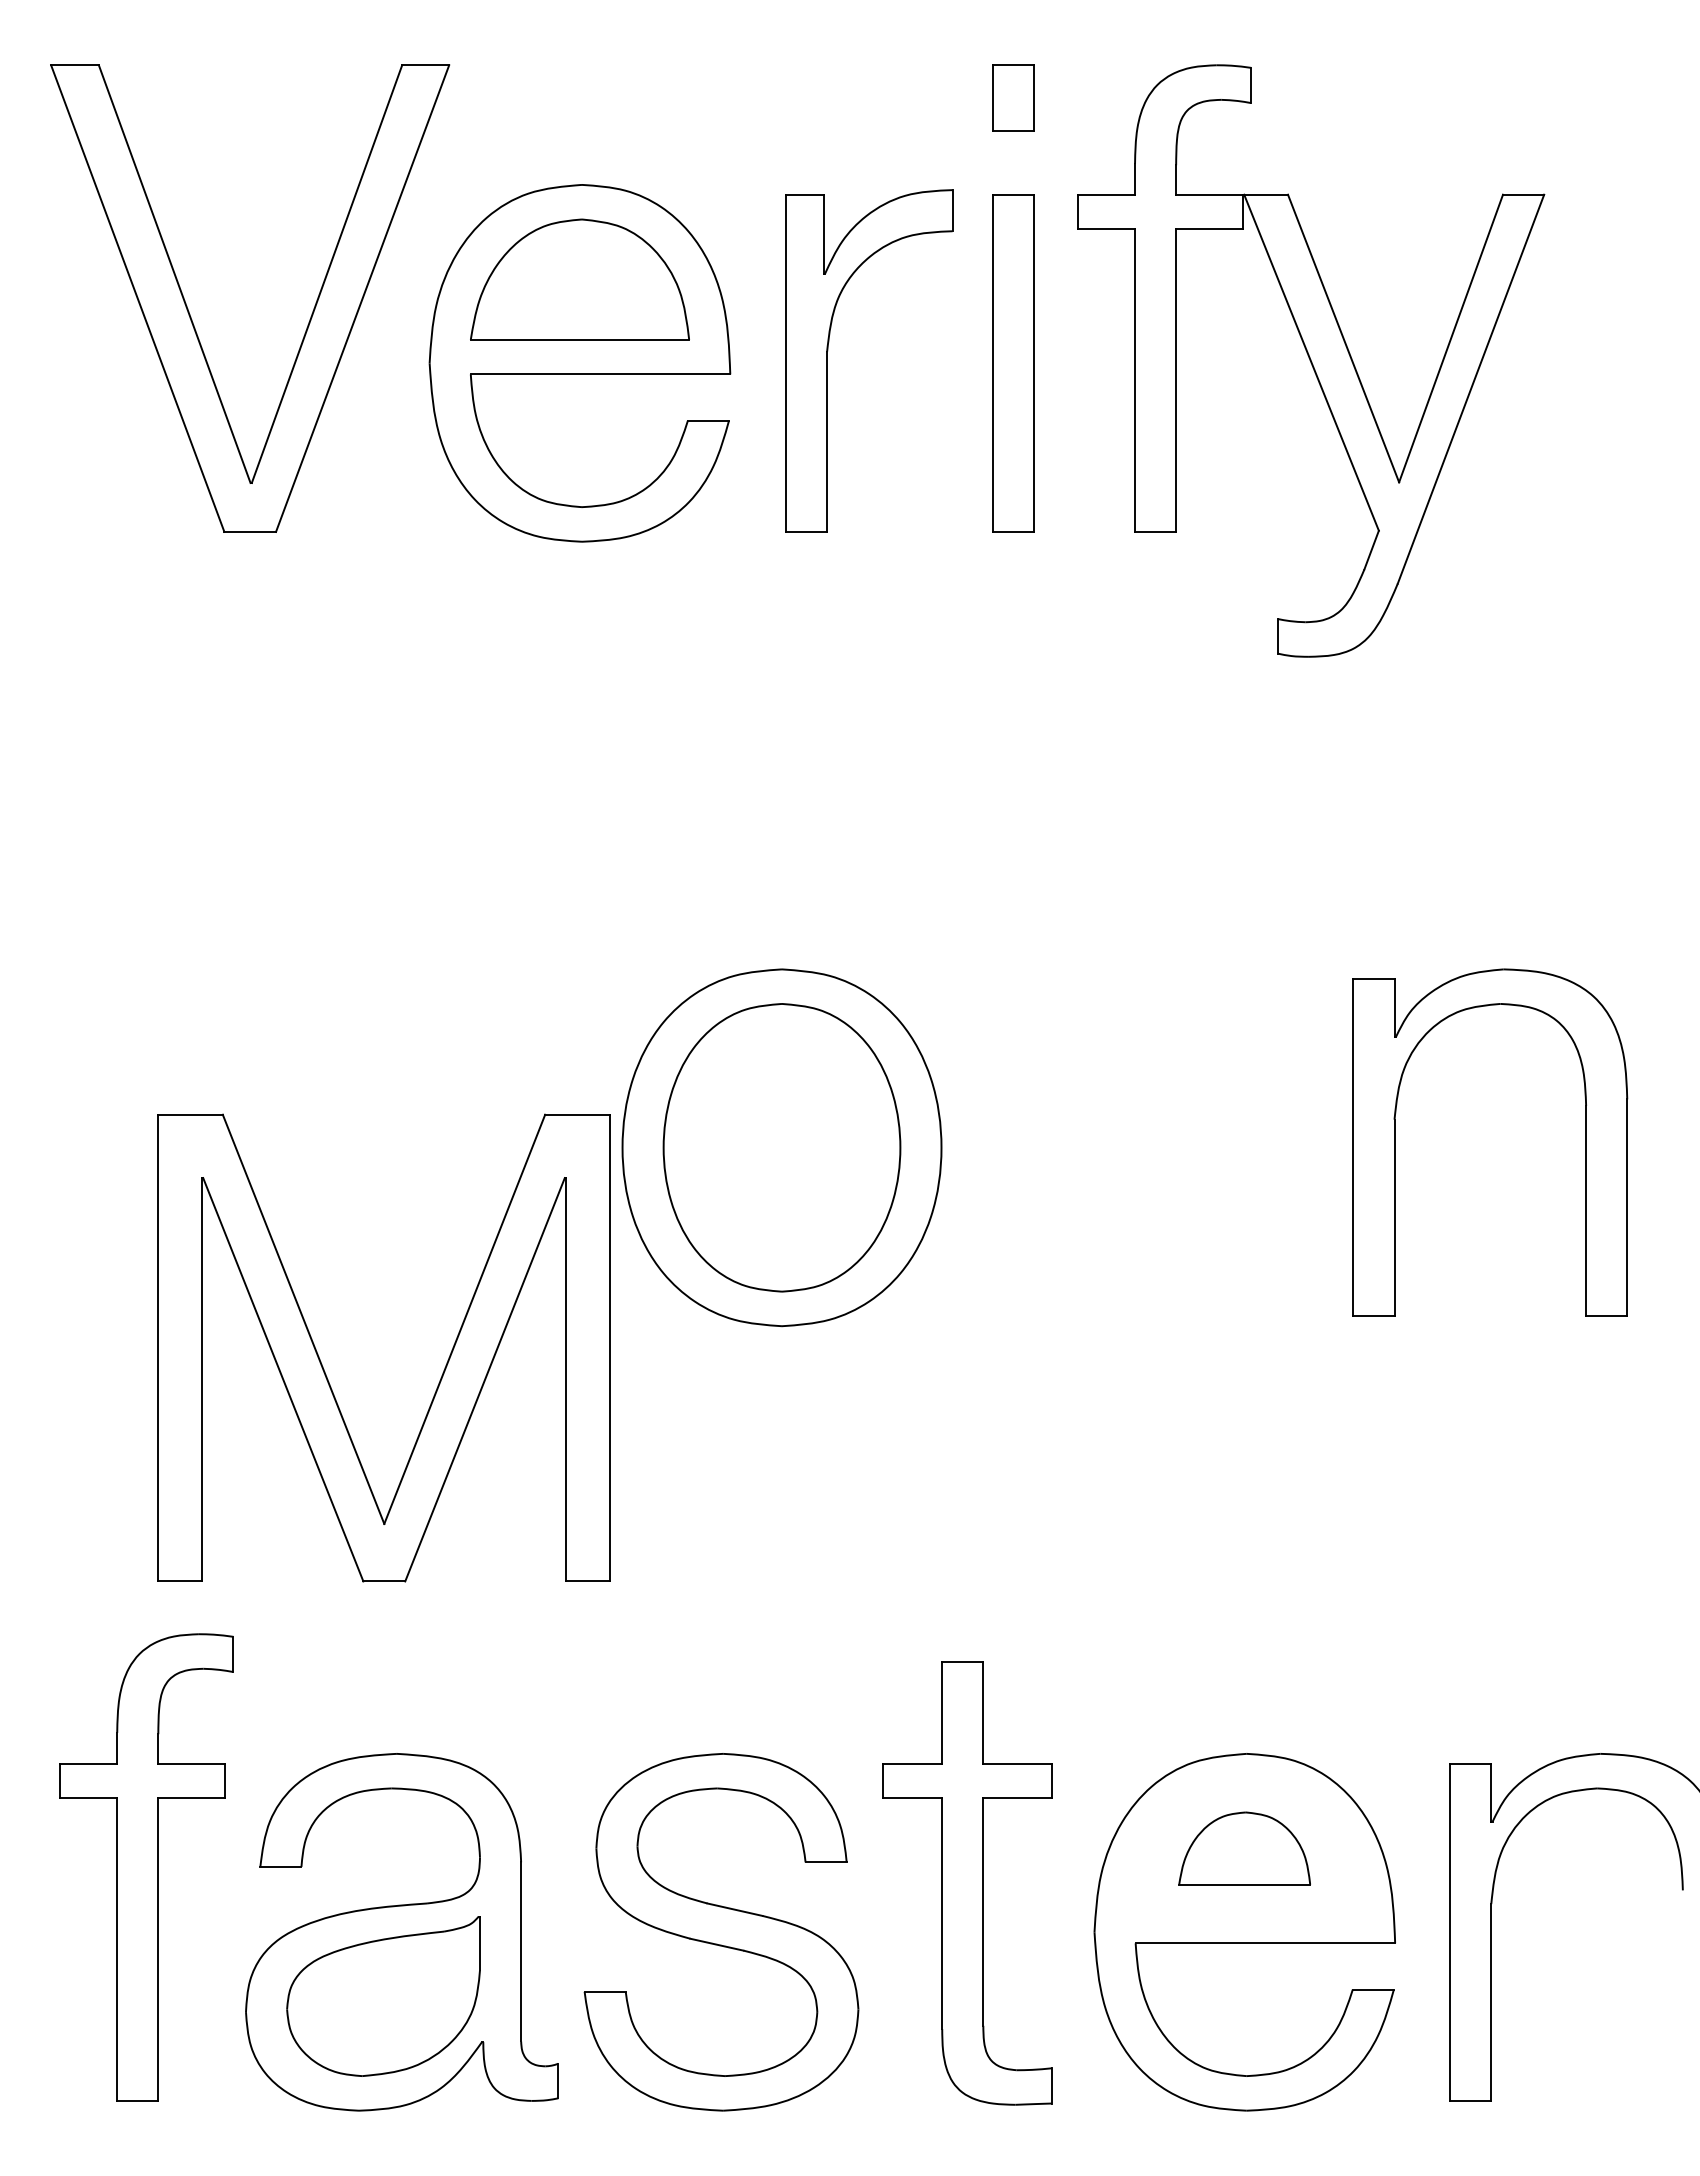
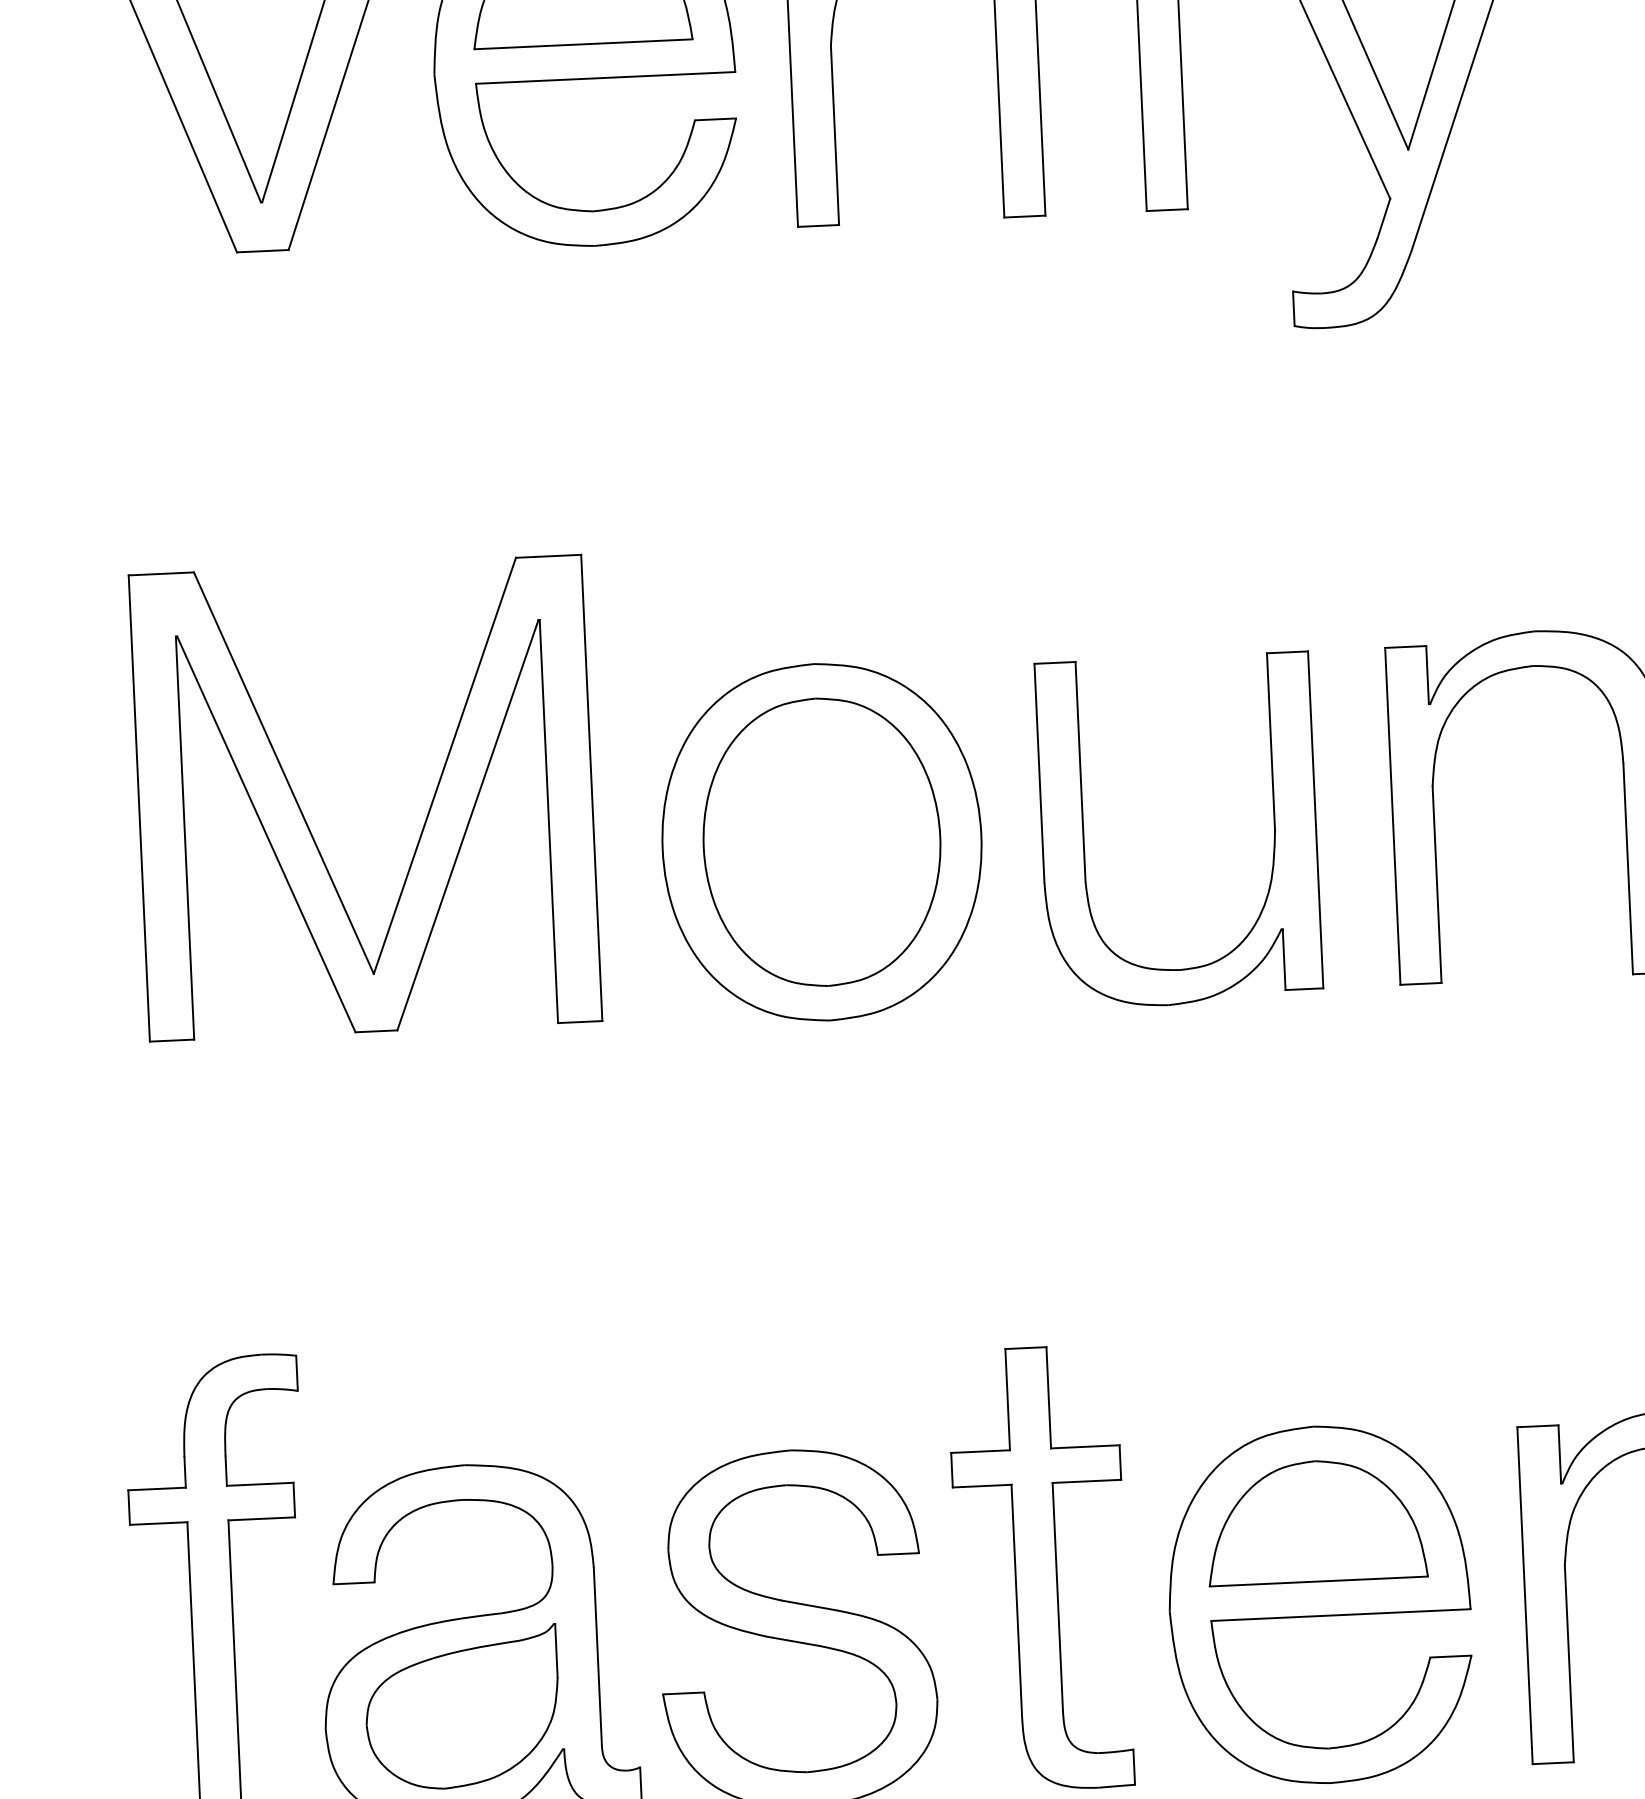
part: (1043, 1152) -> (1083, 835), added
part: (325, 1371) -> (308, 824), moved
part: (1244, 1848) -> (1315, 1521), size x1.67

